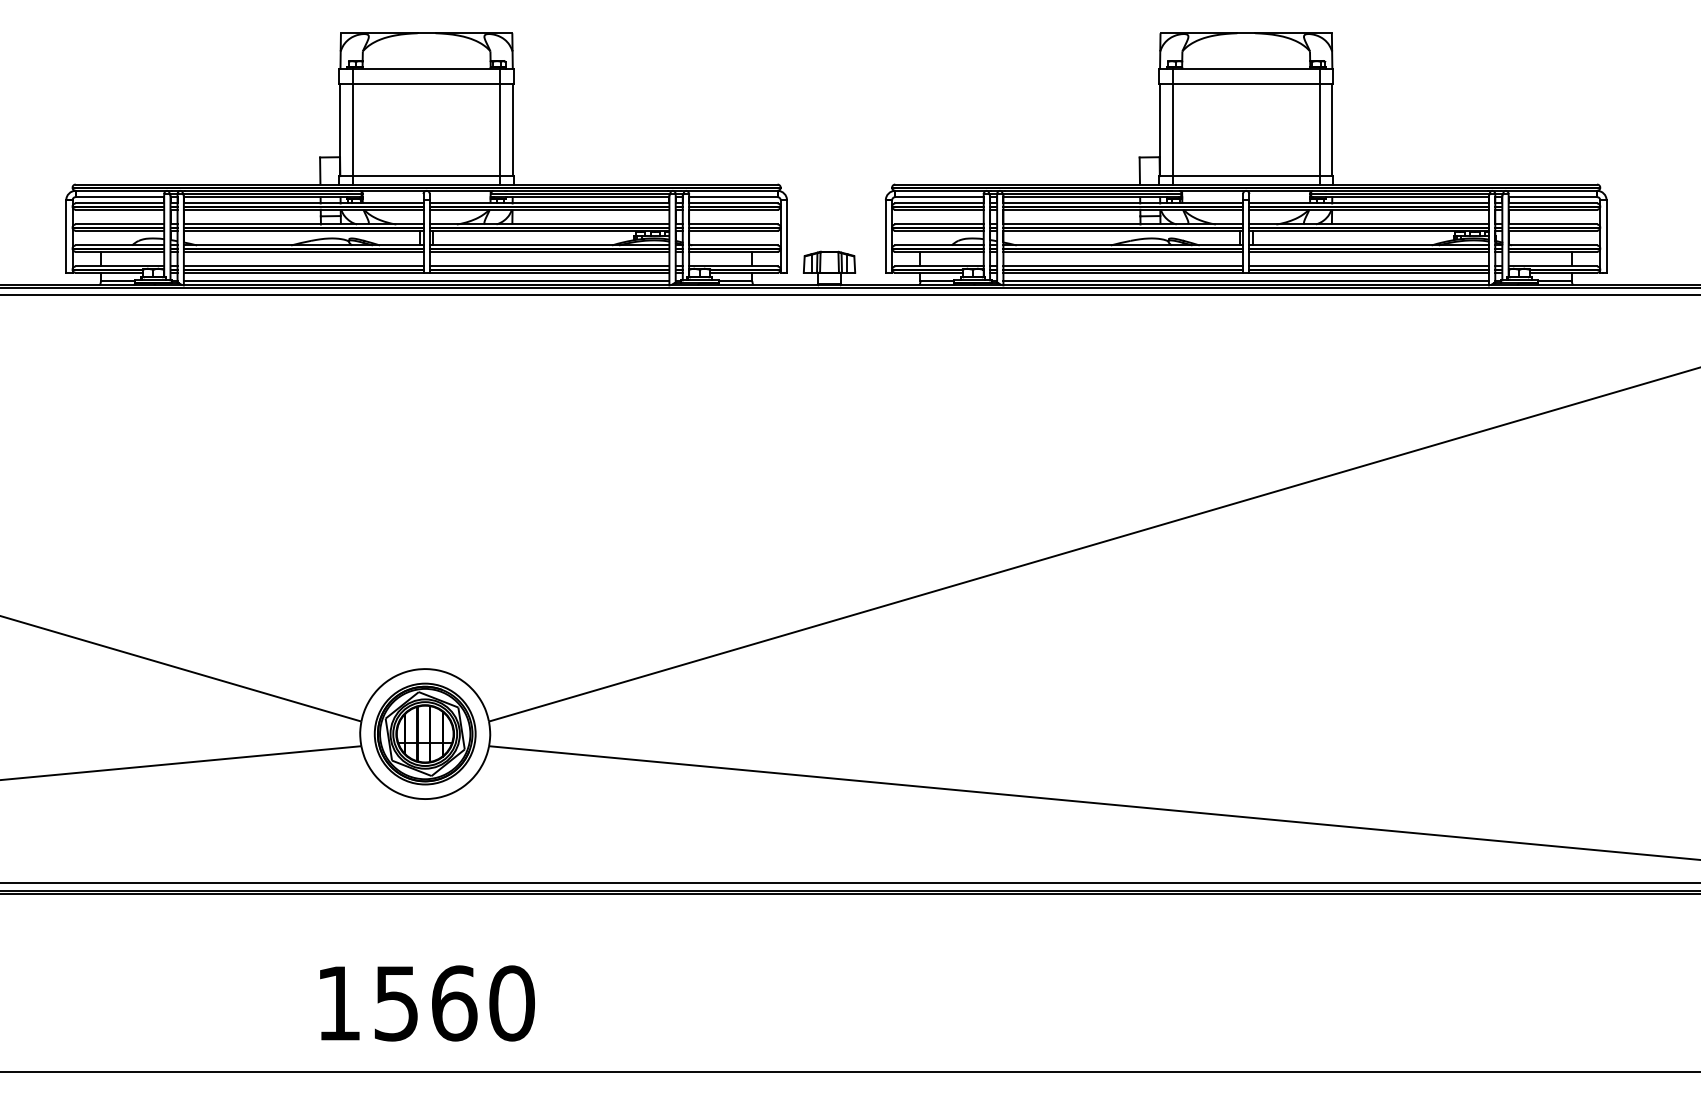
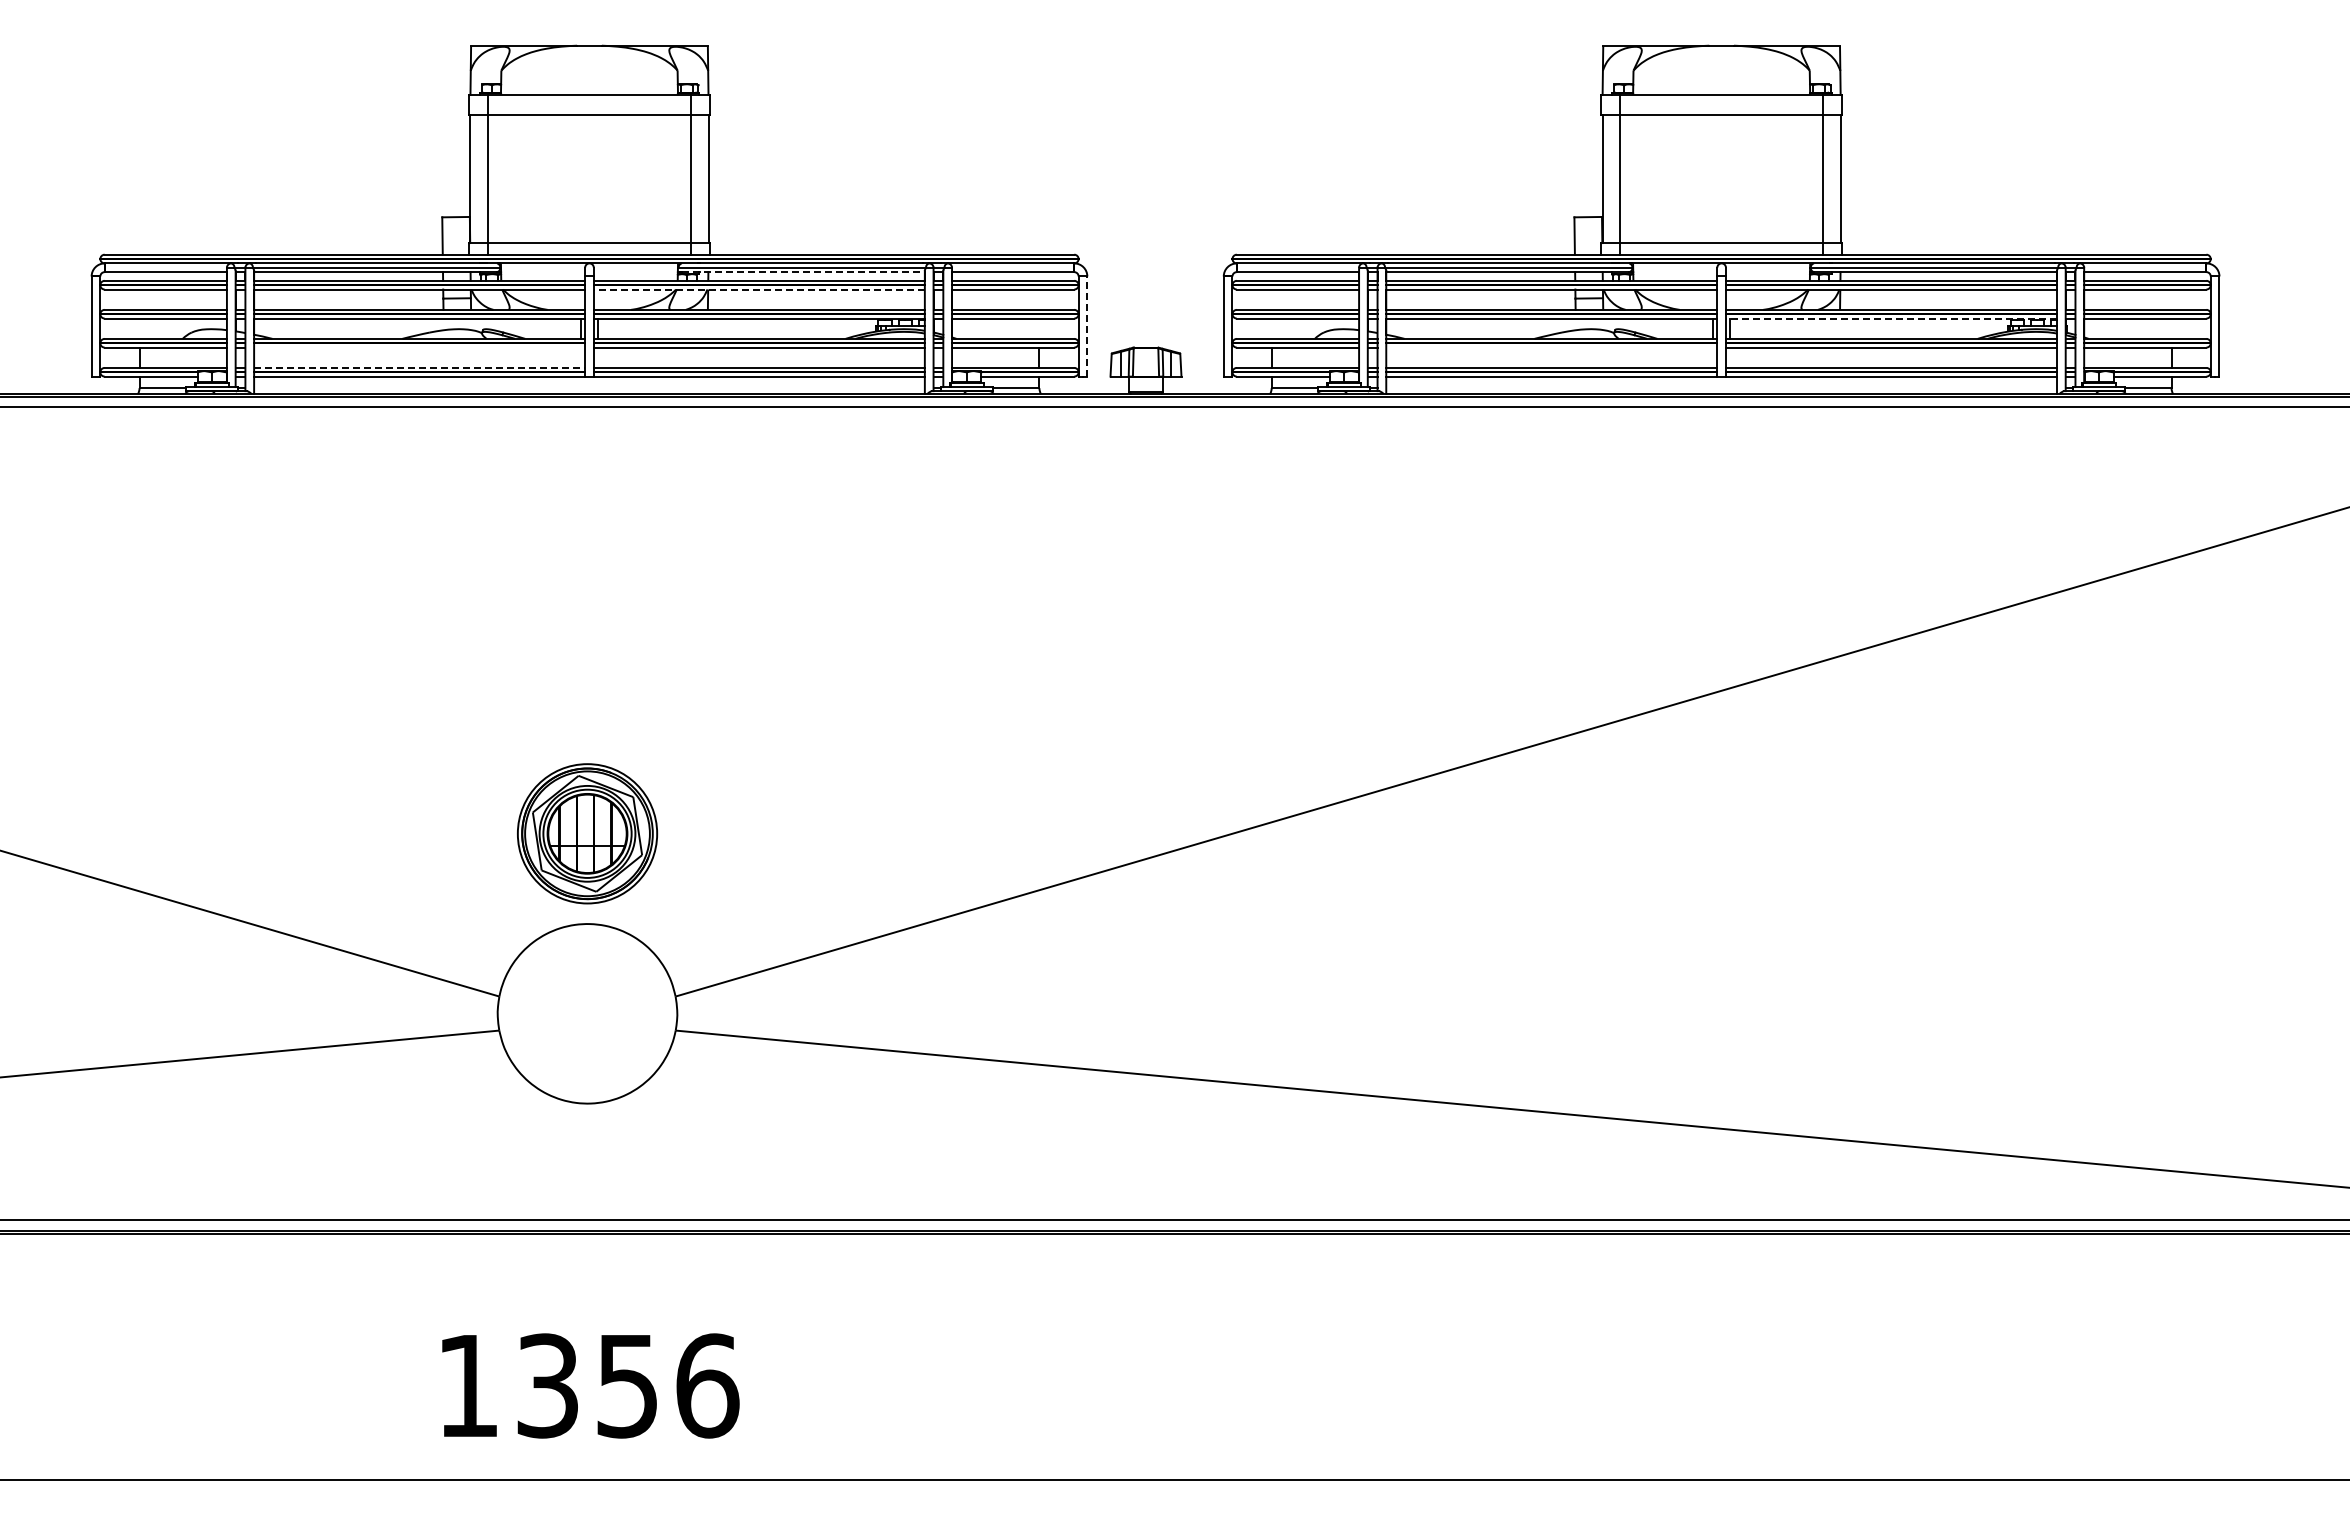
line: (581, 197) -> (803, 272), solid -> dashed
line: (549, 209) -> (759, 289), solid -> dashed
line: (1369, 230) -> (1891, 318), solid -> dashed
line: (787, 236) -> (1087, 326), solid -> dashed
line: (303, 251) -> (419, 347), removed
line: (1123, 251) -> (1551, 347), removed
line: (303, 266) -> (419, 367), solid -> dashed
line: (426, 281) -> (589, 388), removed
line: (1246, 281) -> (1721, 388), removed
part: (425, 733) -> (587, 833), moved
text: (454, 1003) -> (628, 1385), 1560 -> 1356

